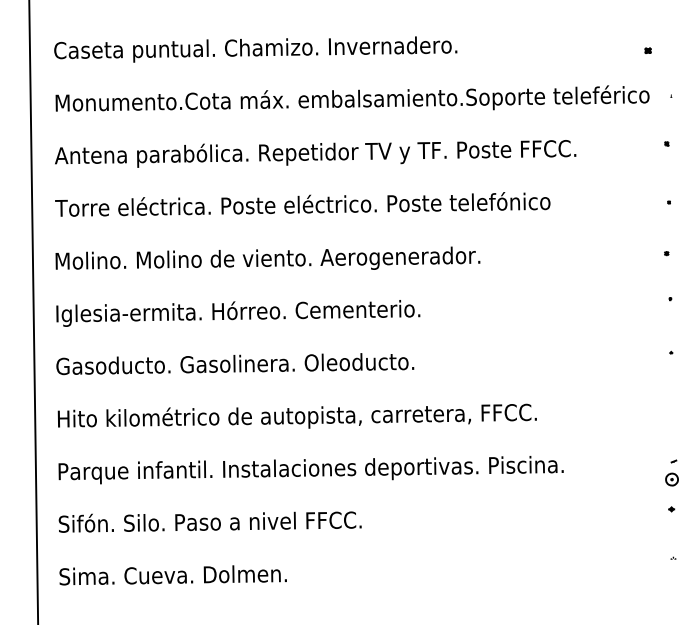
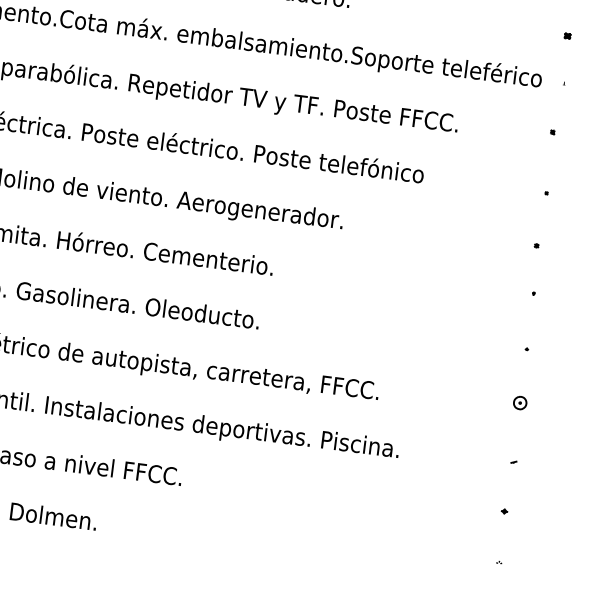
part: (647, 50) -> (567, 35), moved
part: (671, 479) -> (519, 402), moved

